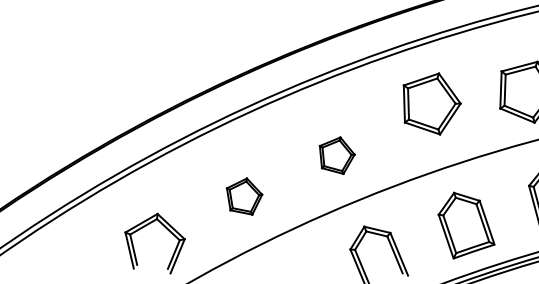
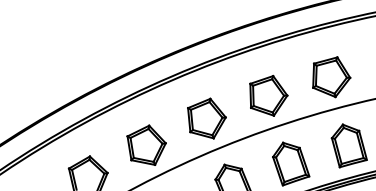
part: (431, 103) -> (268, 95), moved
part: (336, 155) -> (206, 118), size x1.67
part: (244, 195) -> (146, 144), size x1.67

